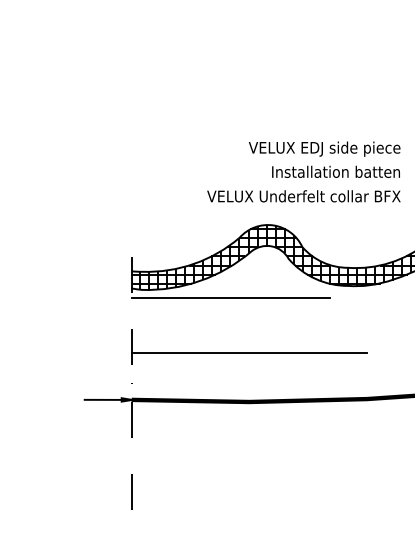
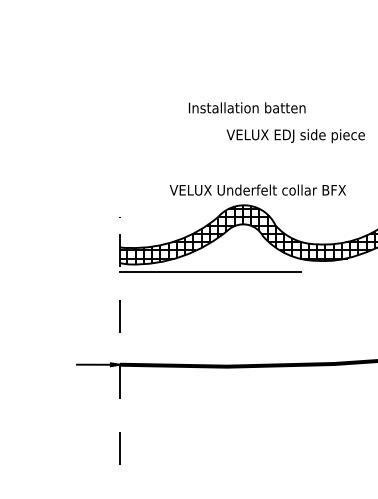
text: (336, 171) -> (247, 107), moved
text: (303, 195) -> (257, 189), moved
line: (248, 353) -> (226, 322), removed

